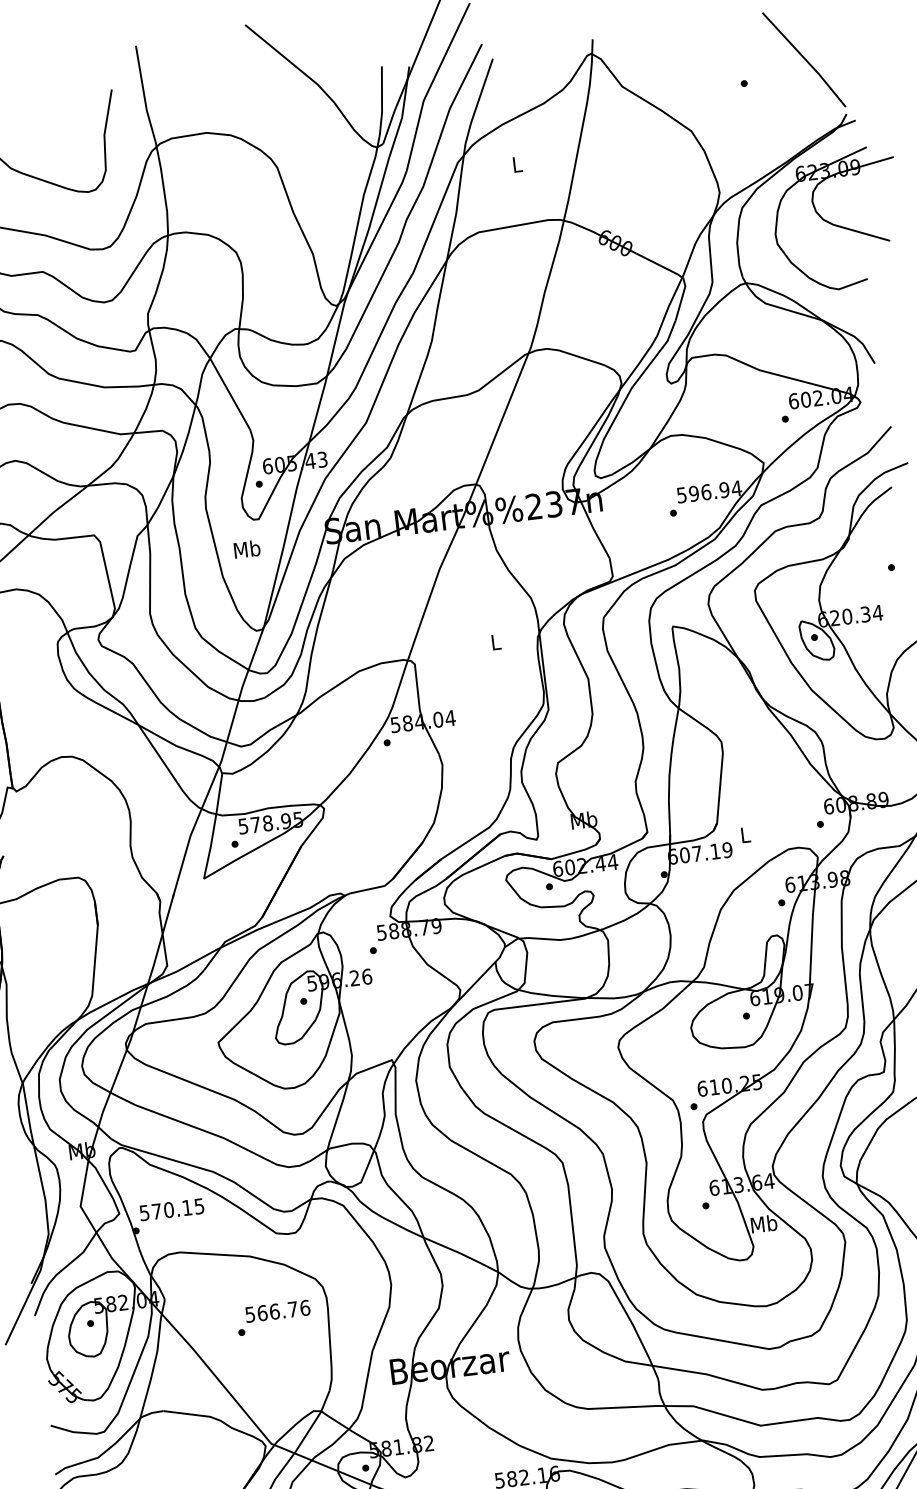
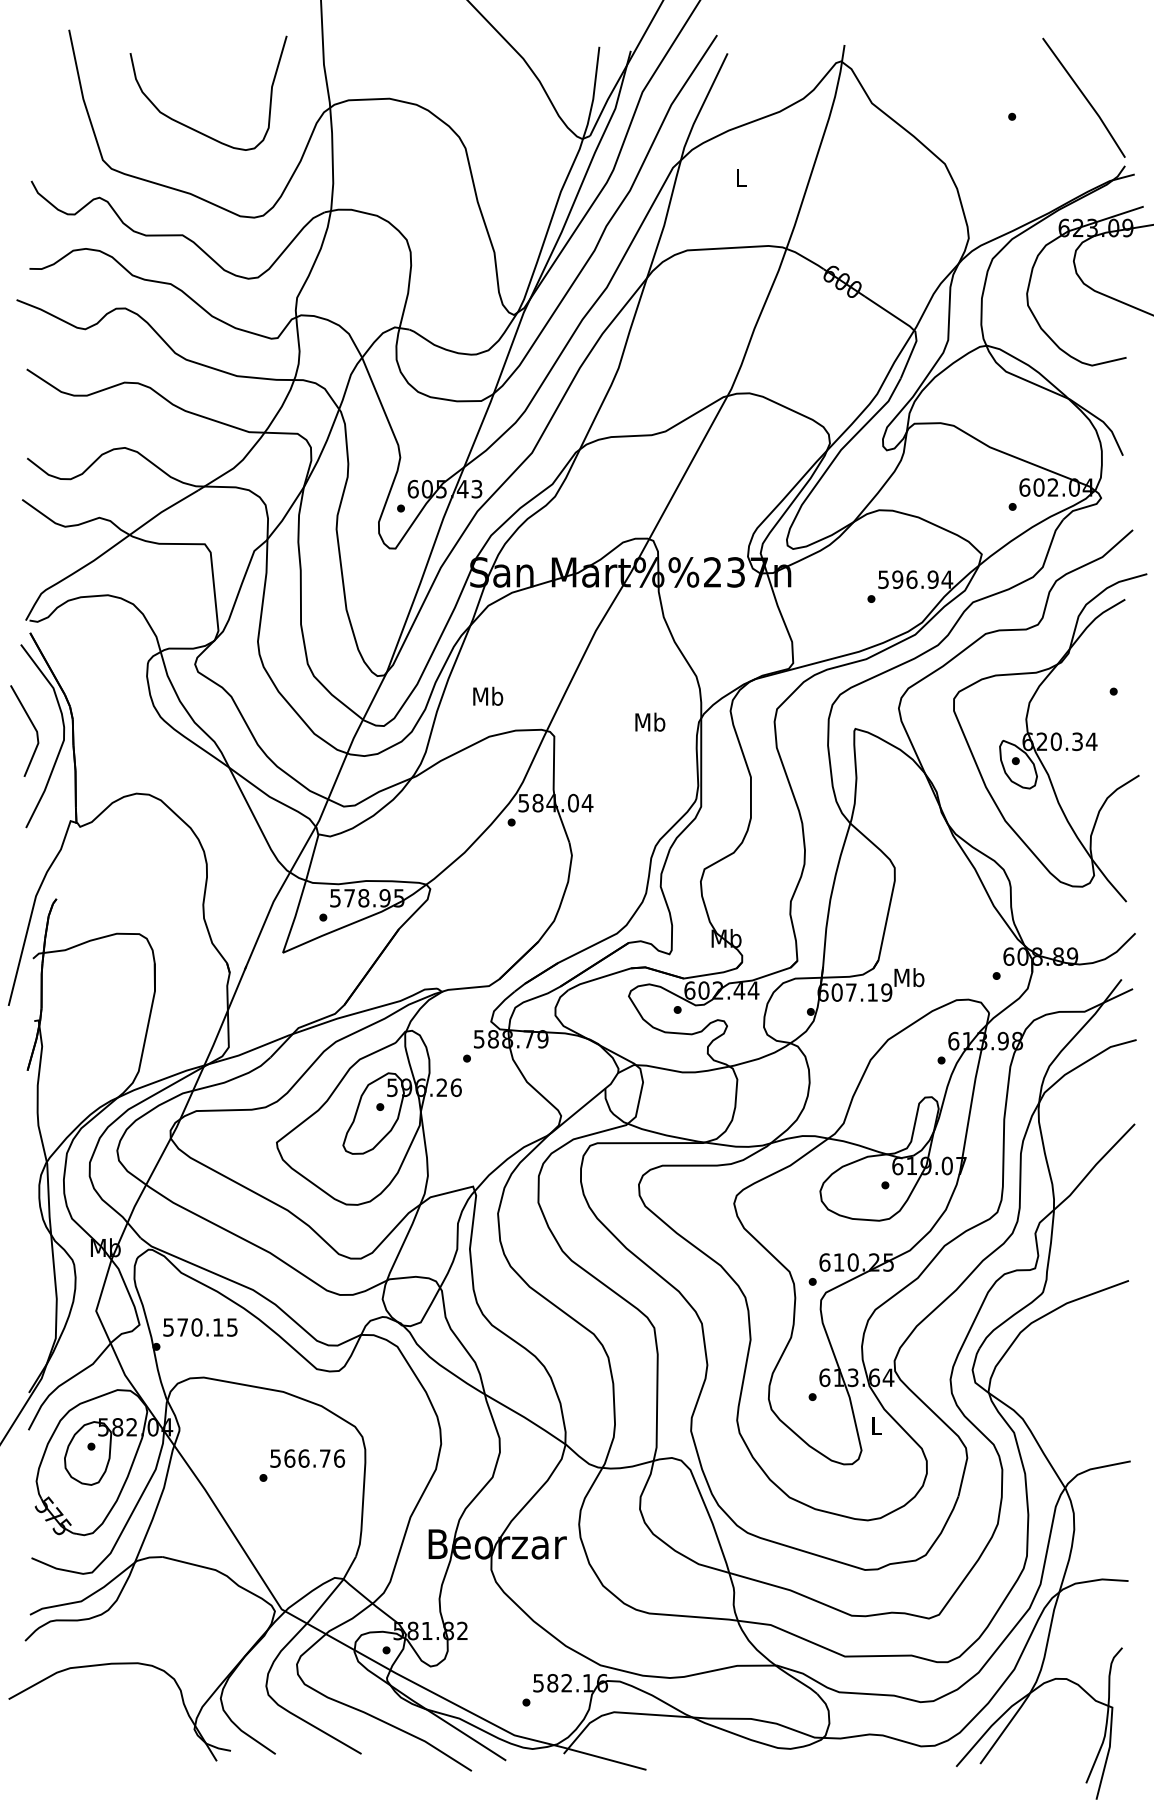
text: (247, 548) -> (488, 695), moved
text: (496, 641) -> (650, 721), L -> Mb
text: (745, 834) -> (909, 977), L -> Mb
text: (763, 1223) -> (876, 1425), Mb -> L

